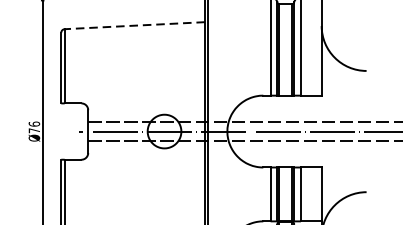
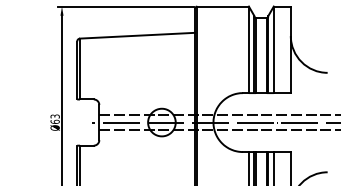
line: (134, 25) -> (137, 35), dashed -> solid
text: (33, 126) -> (54, 118), Ø76 -> Ø63

